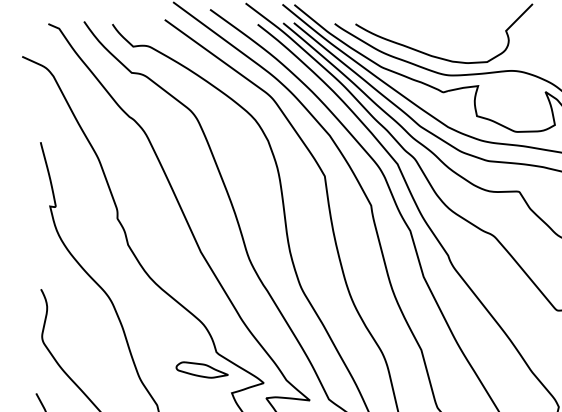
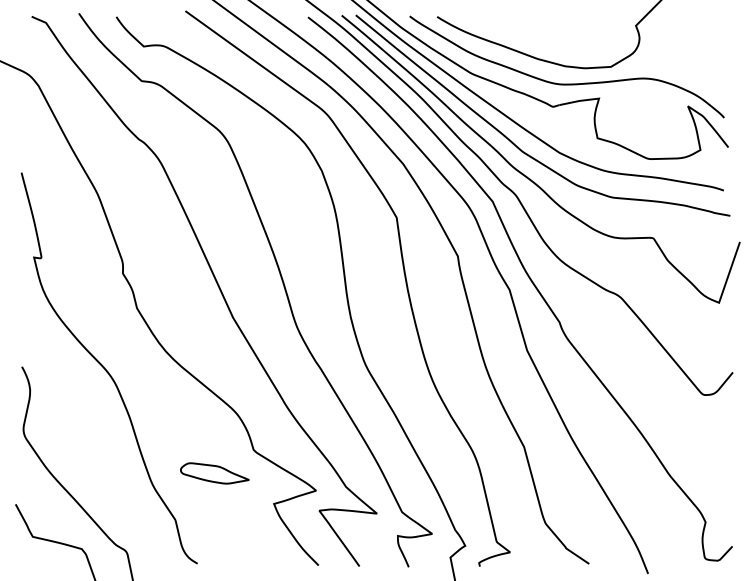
part: (201, 370) -> (214, 473), moved

